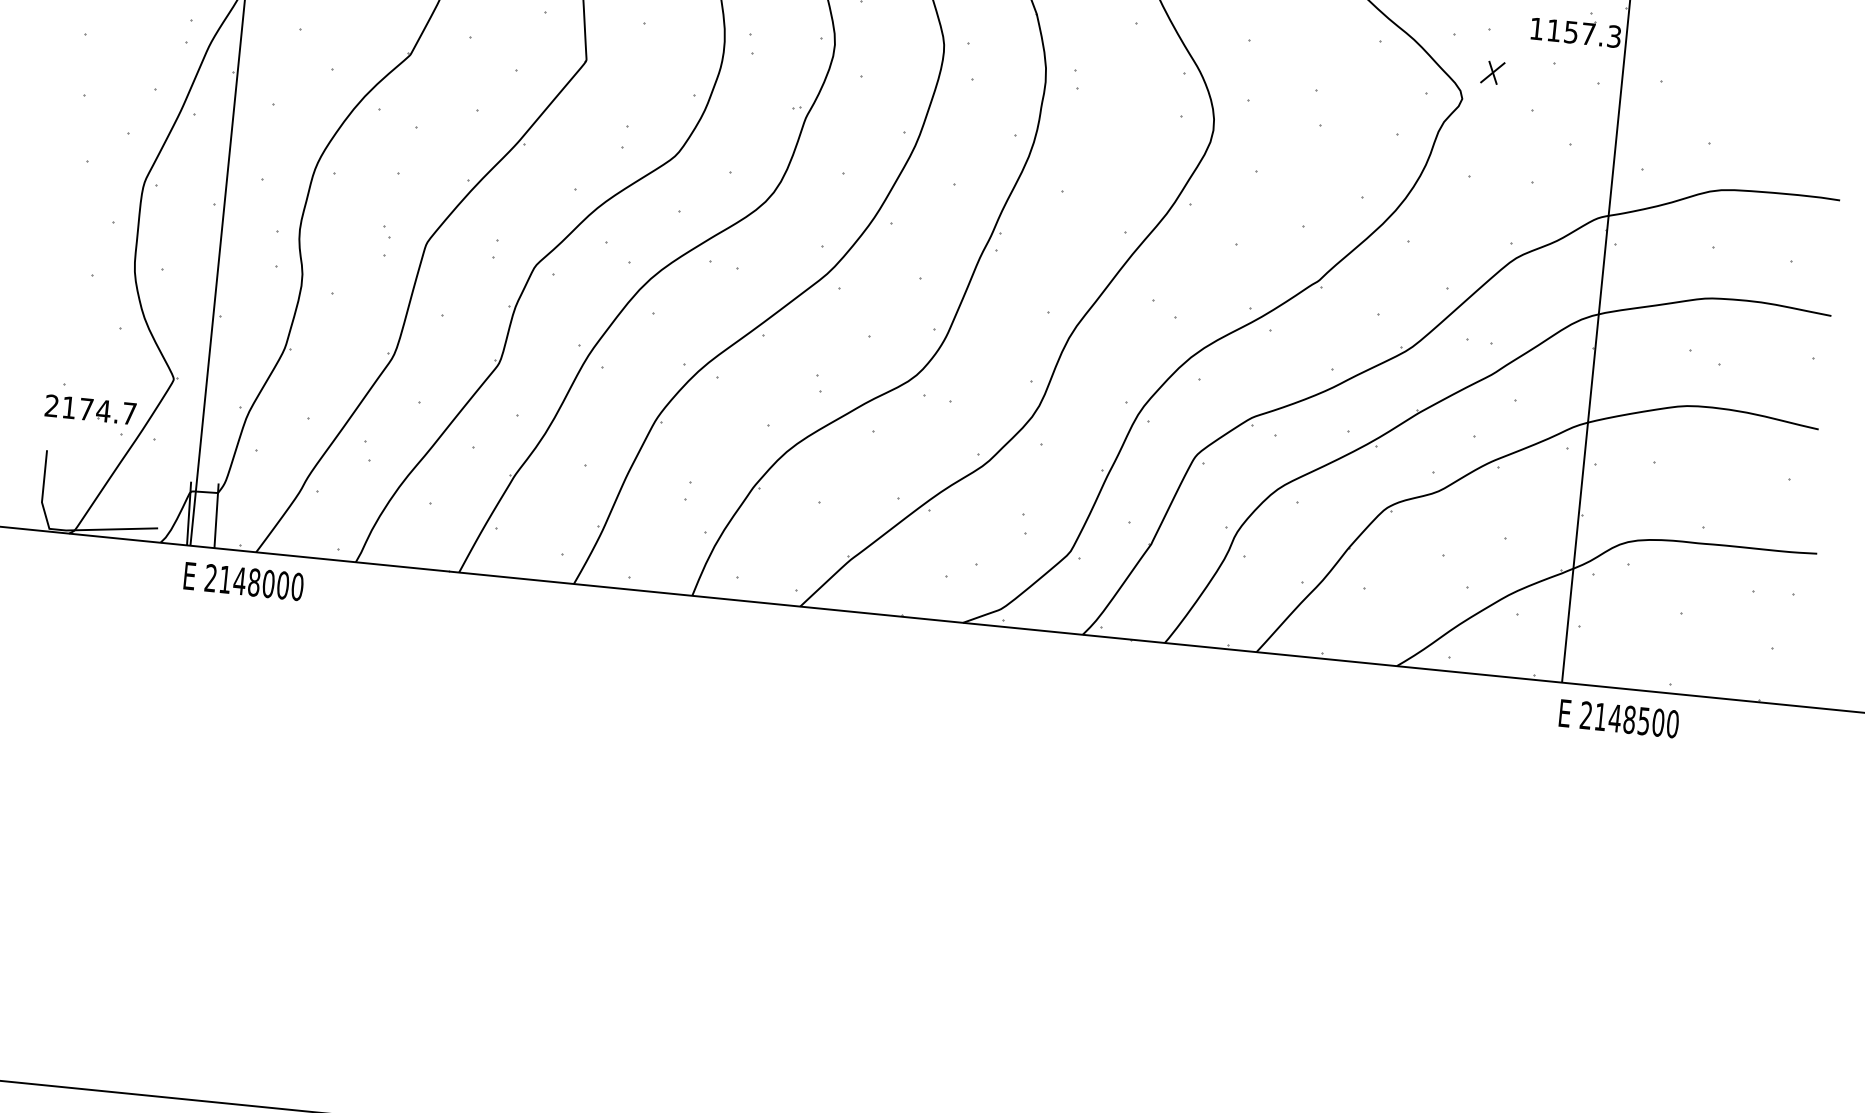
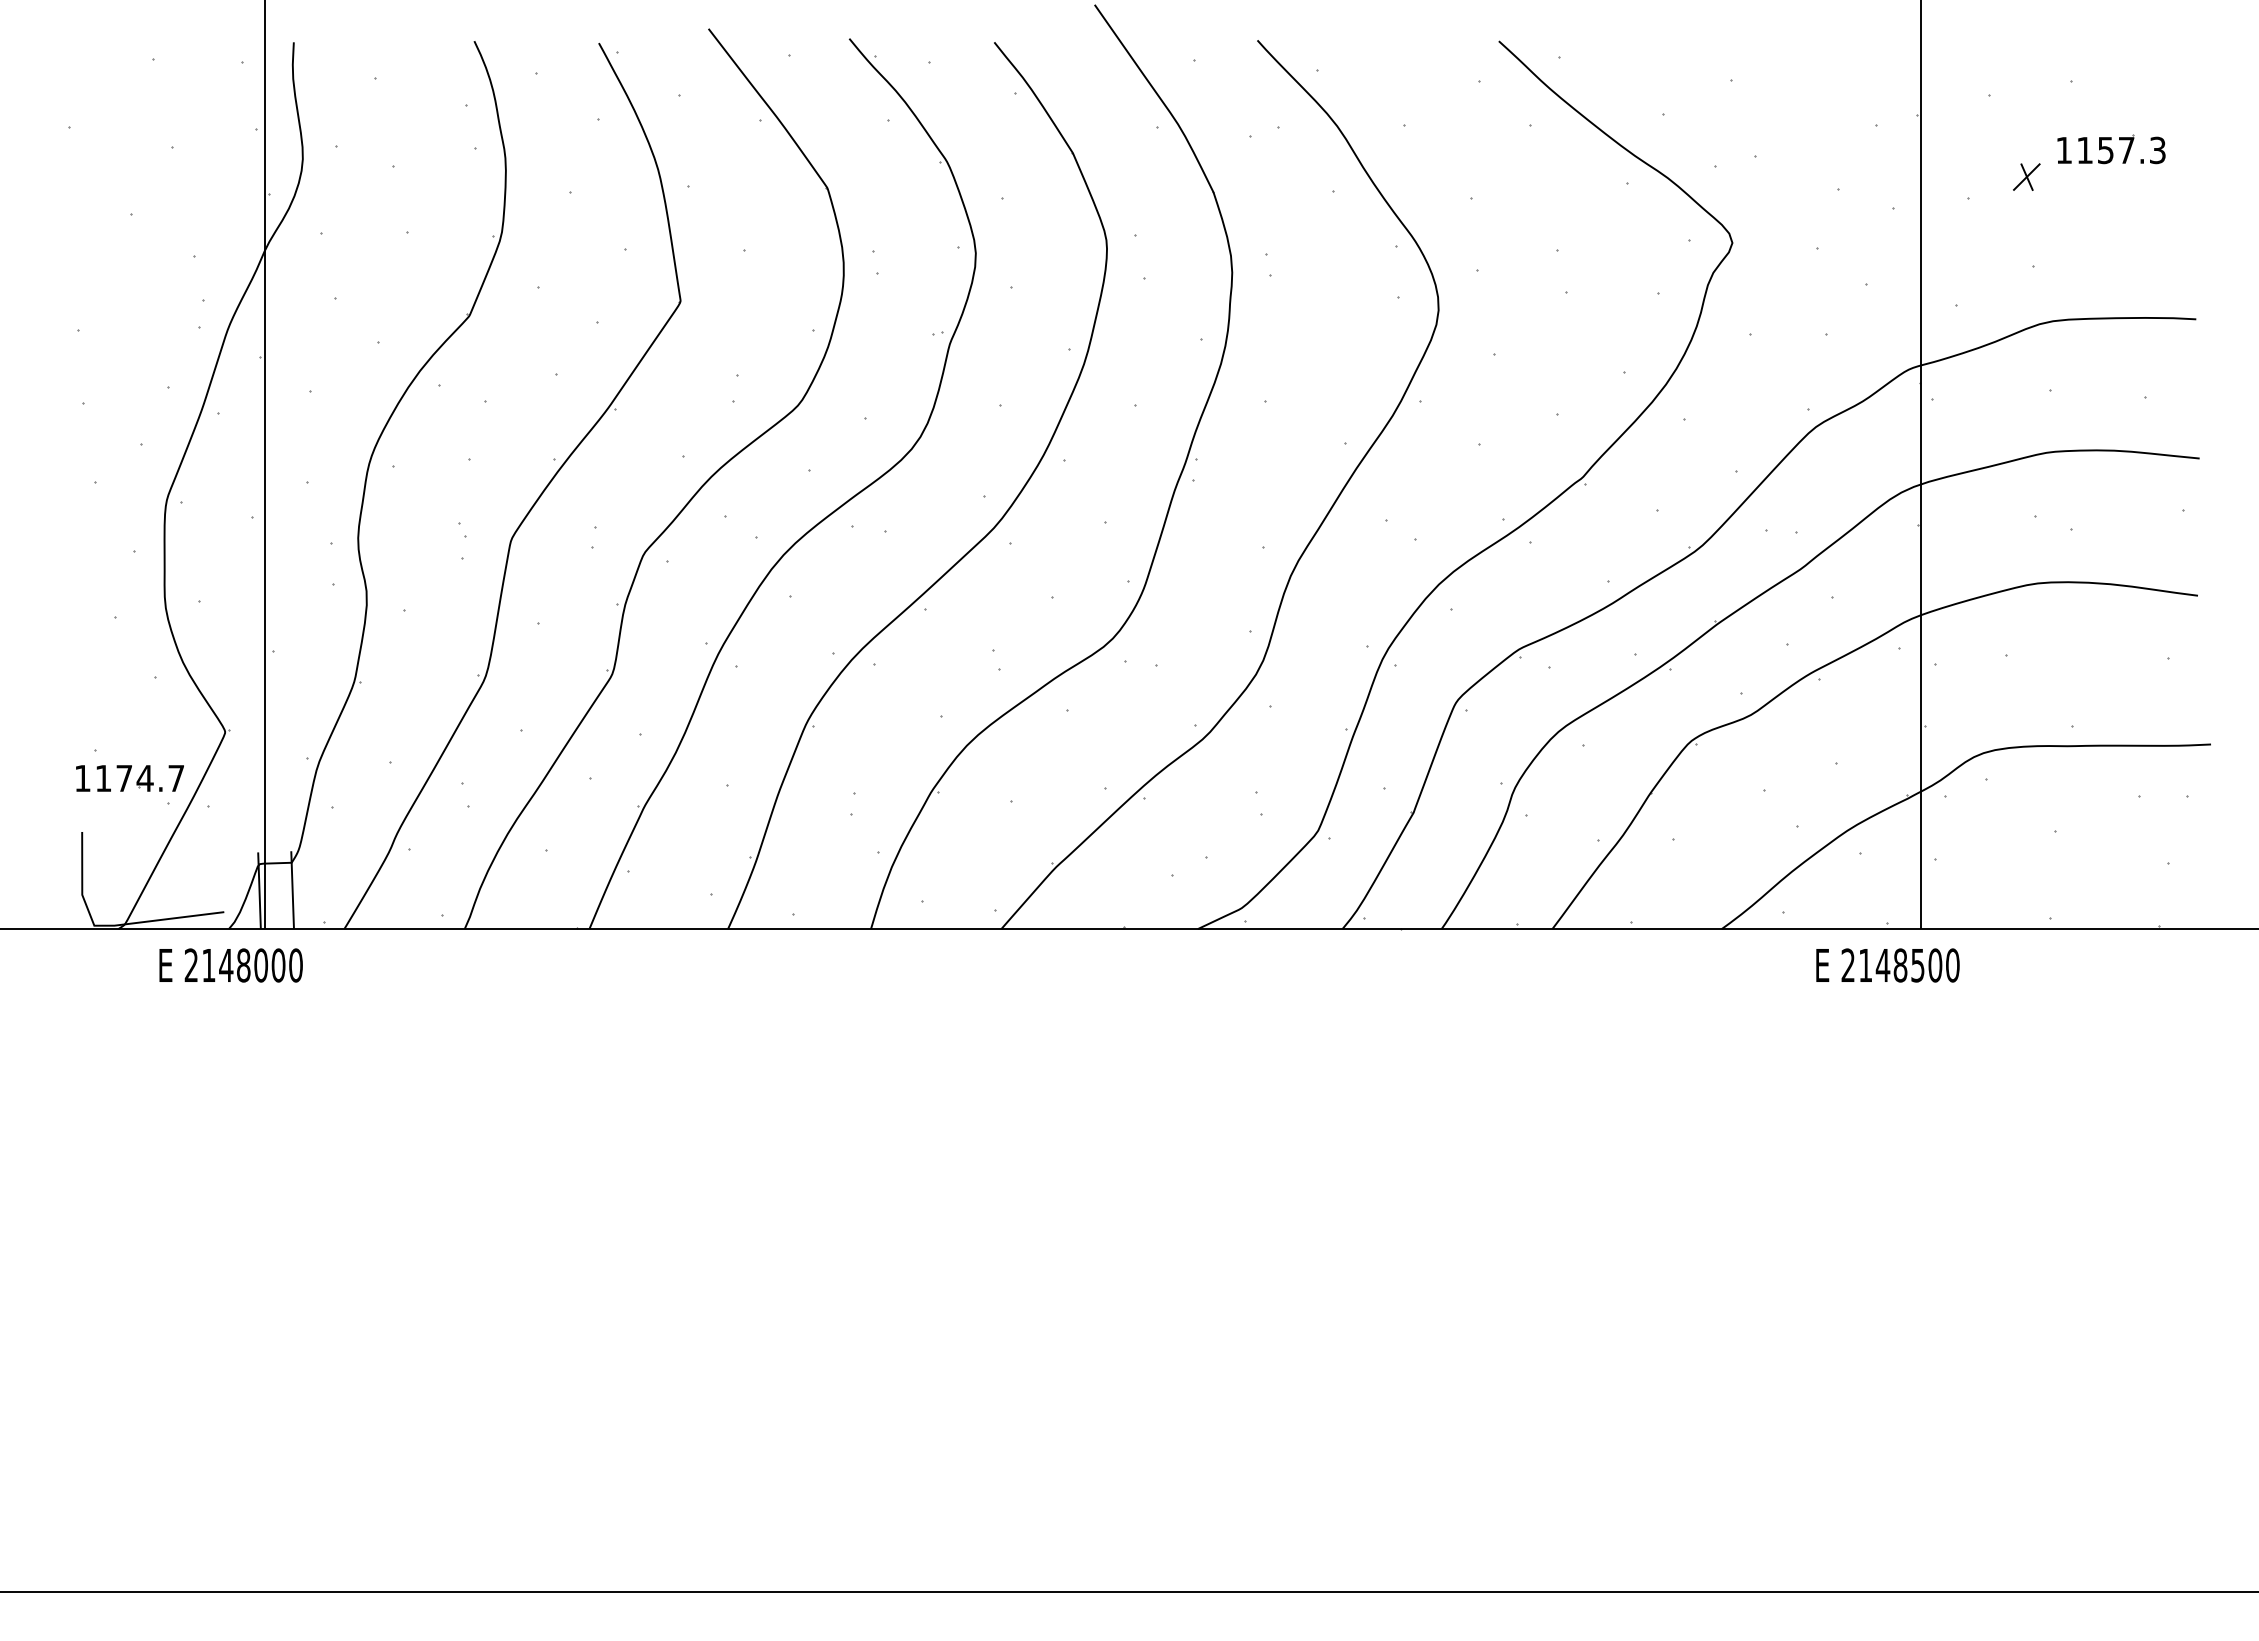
part: (1576, 32) -> (2111, 149), moved
part: (1492, 72) -> (2026, 176), moved
text: (51, 405) -> (82, 777), 2174.7 -> 1174.7
text: (243, 581) -> (230, 965), moved
text: (1618, 718) -> (1887, 965), moved

